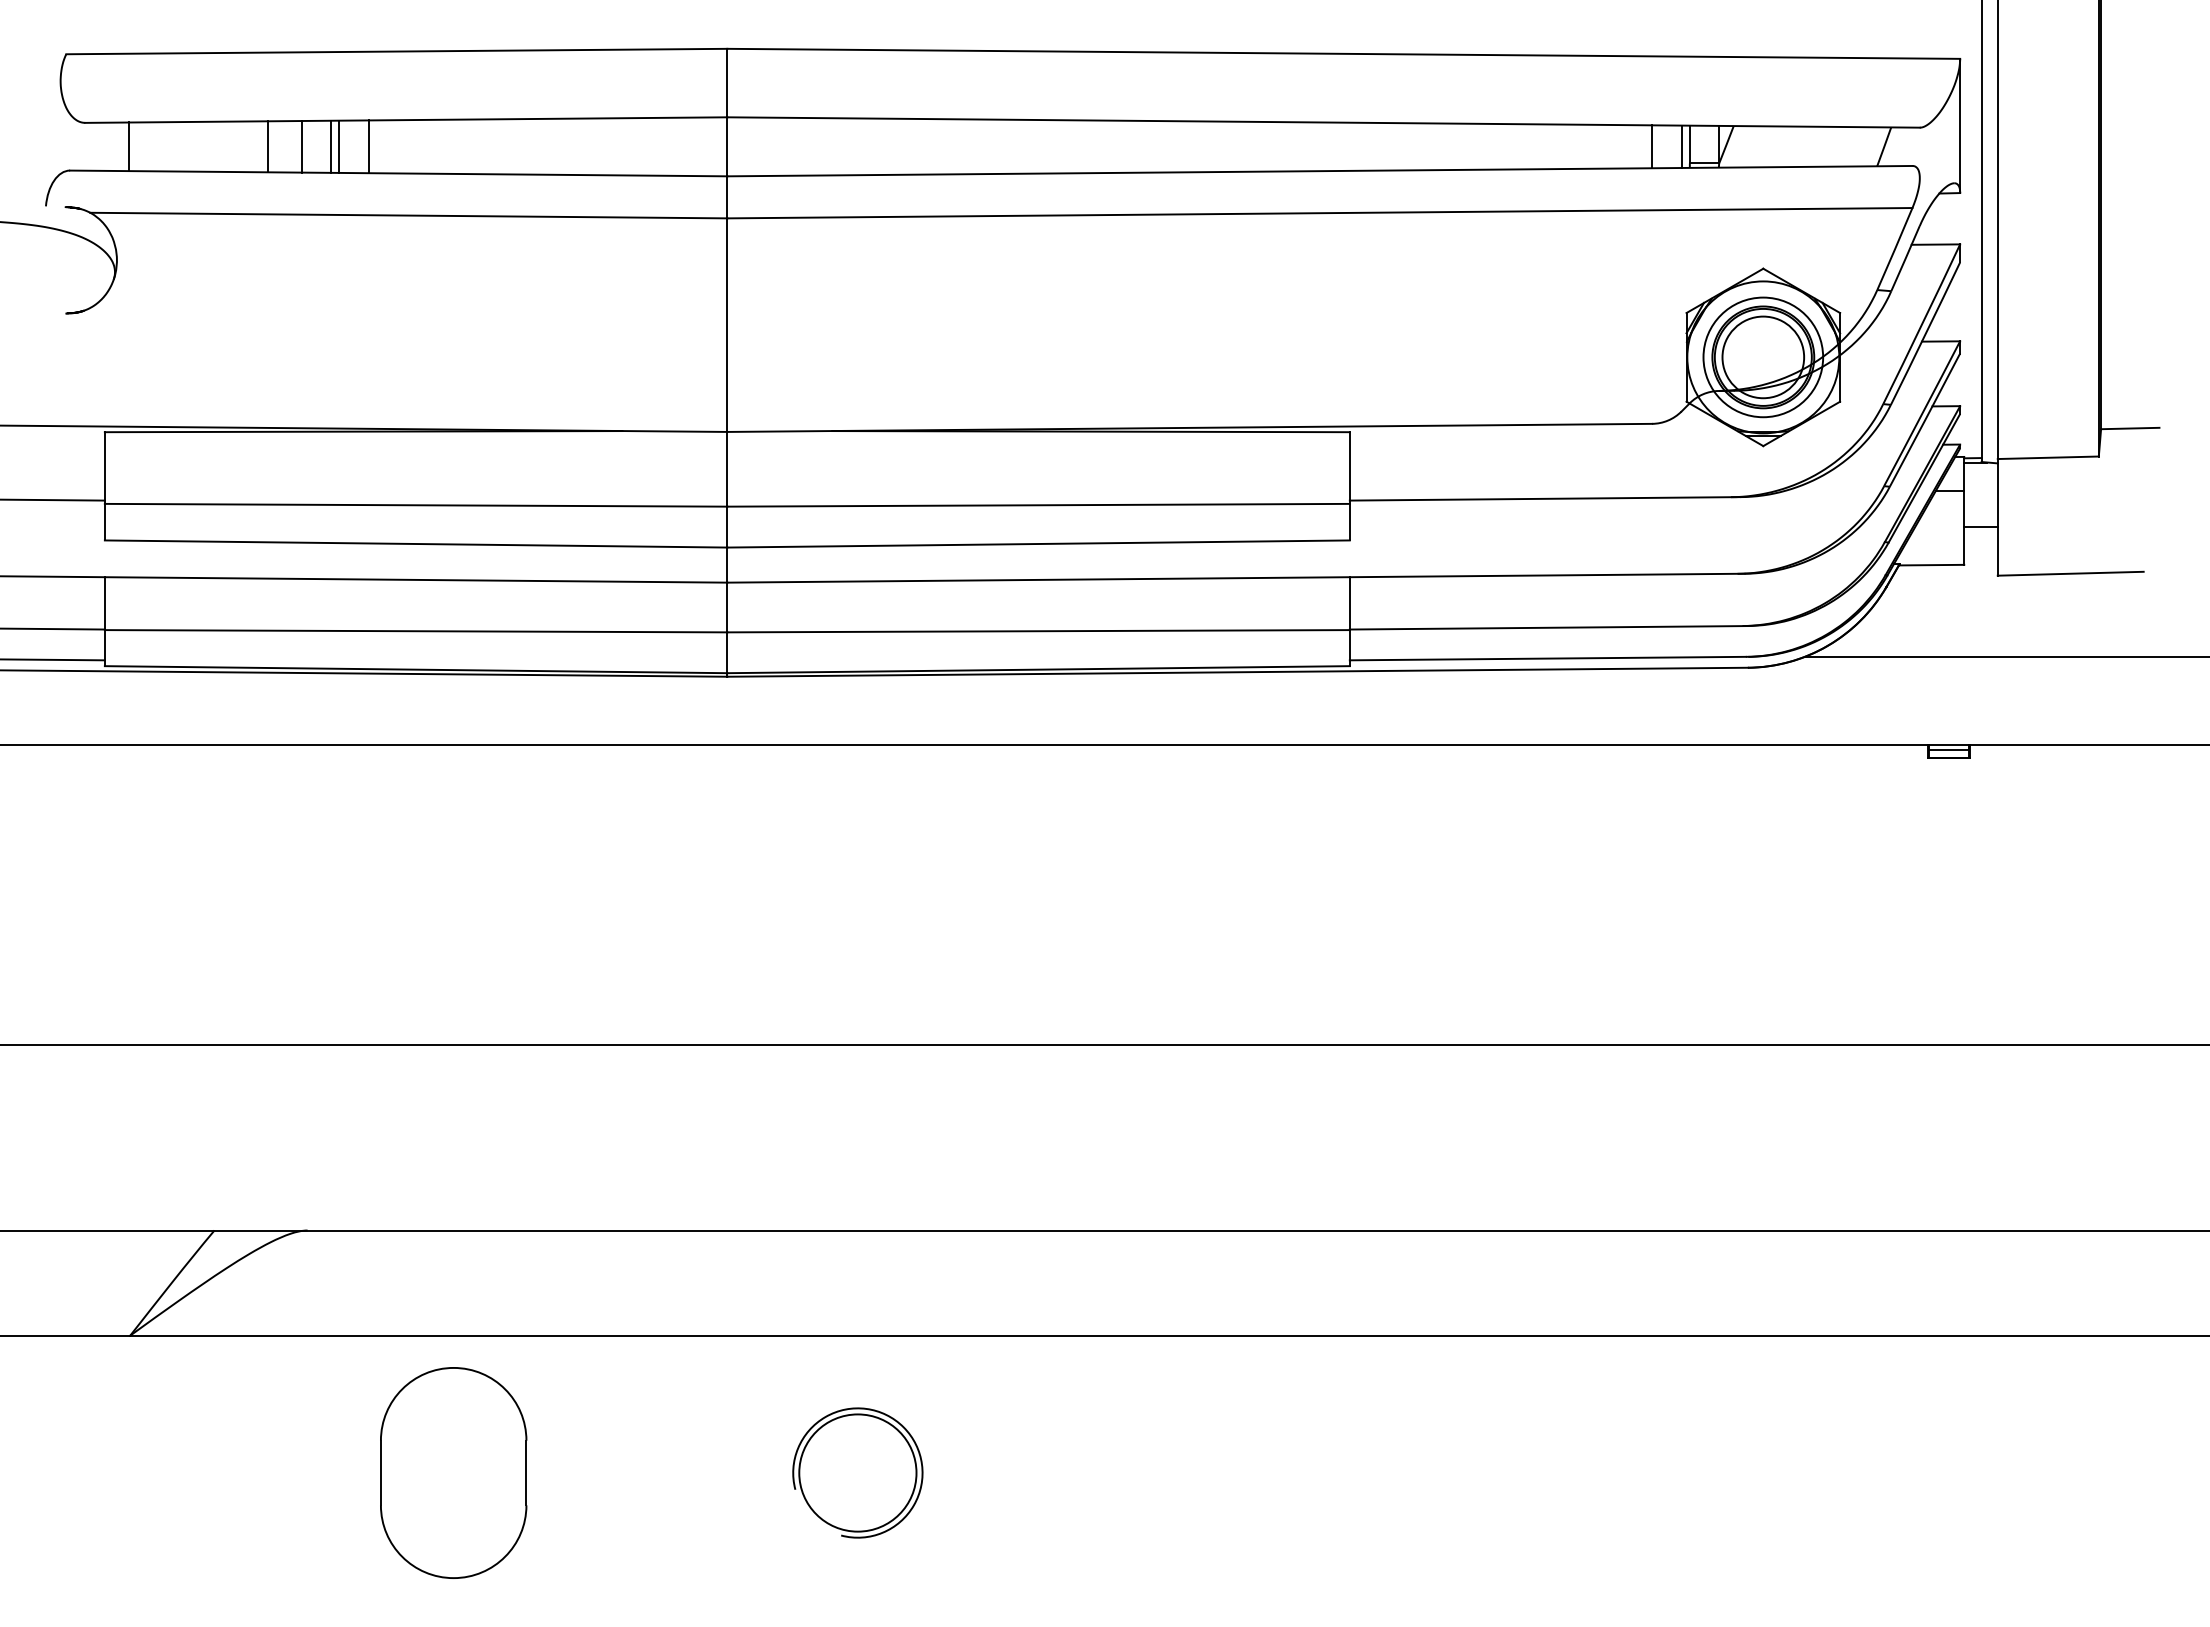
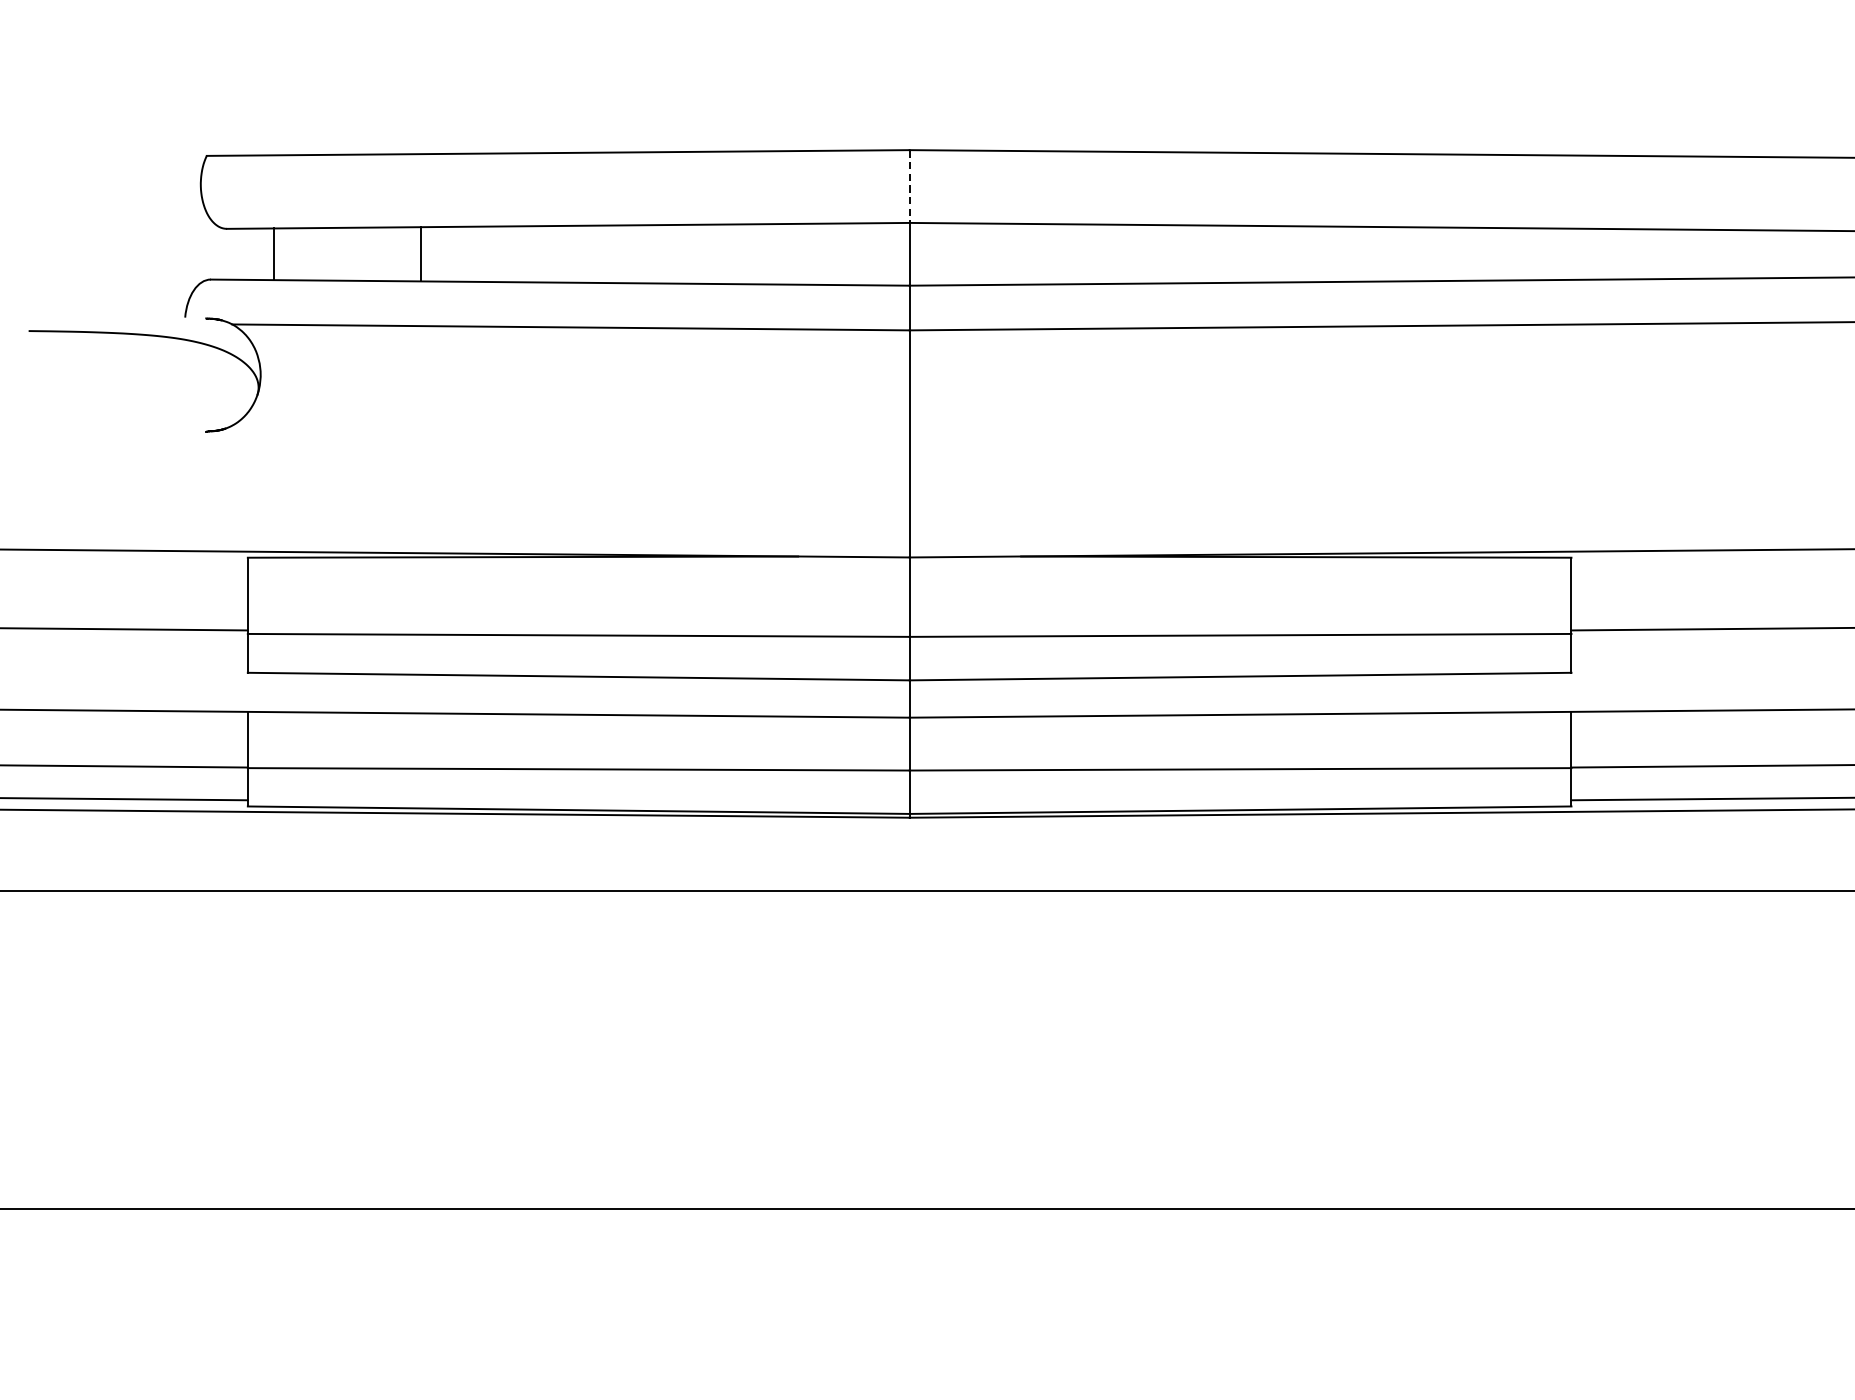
line: (727, 83) -> (909, 186), solid -> dashed
line: (301, 146) -> (456, 253), removed
line: (331, 146) -> (488, 253), removed
line: (338, 146) -> (496, 253), removed
line: (368, 146) -> (528, 253), removed

